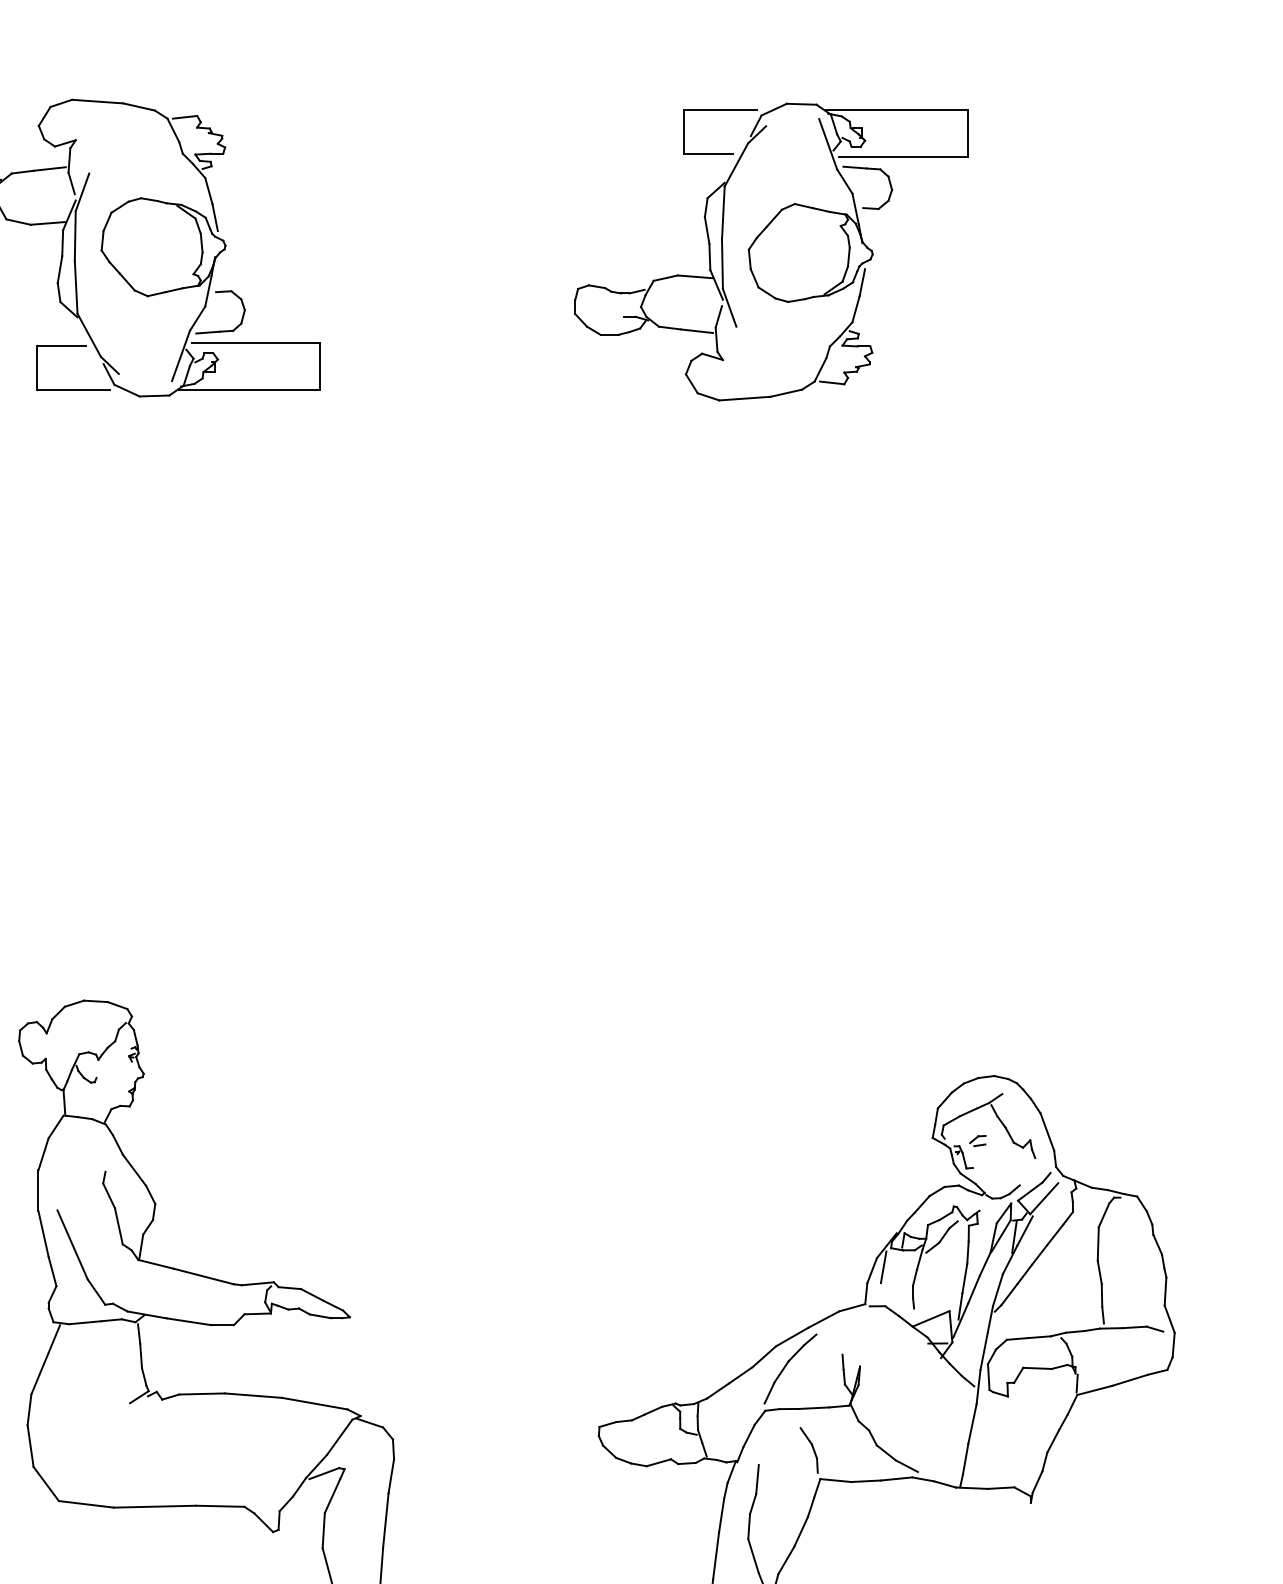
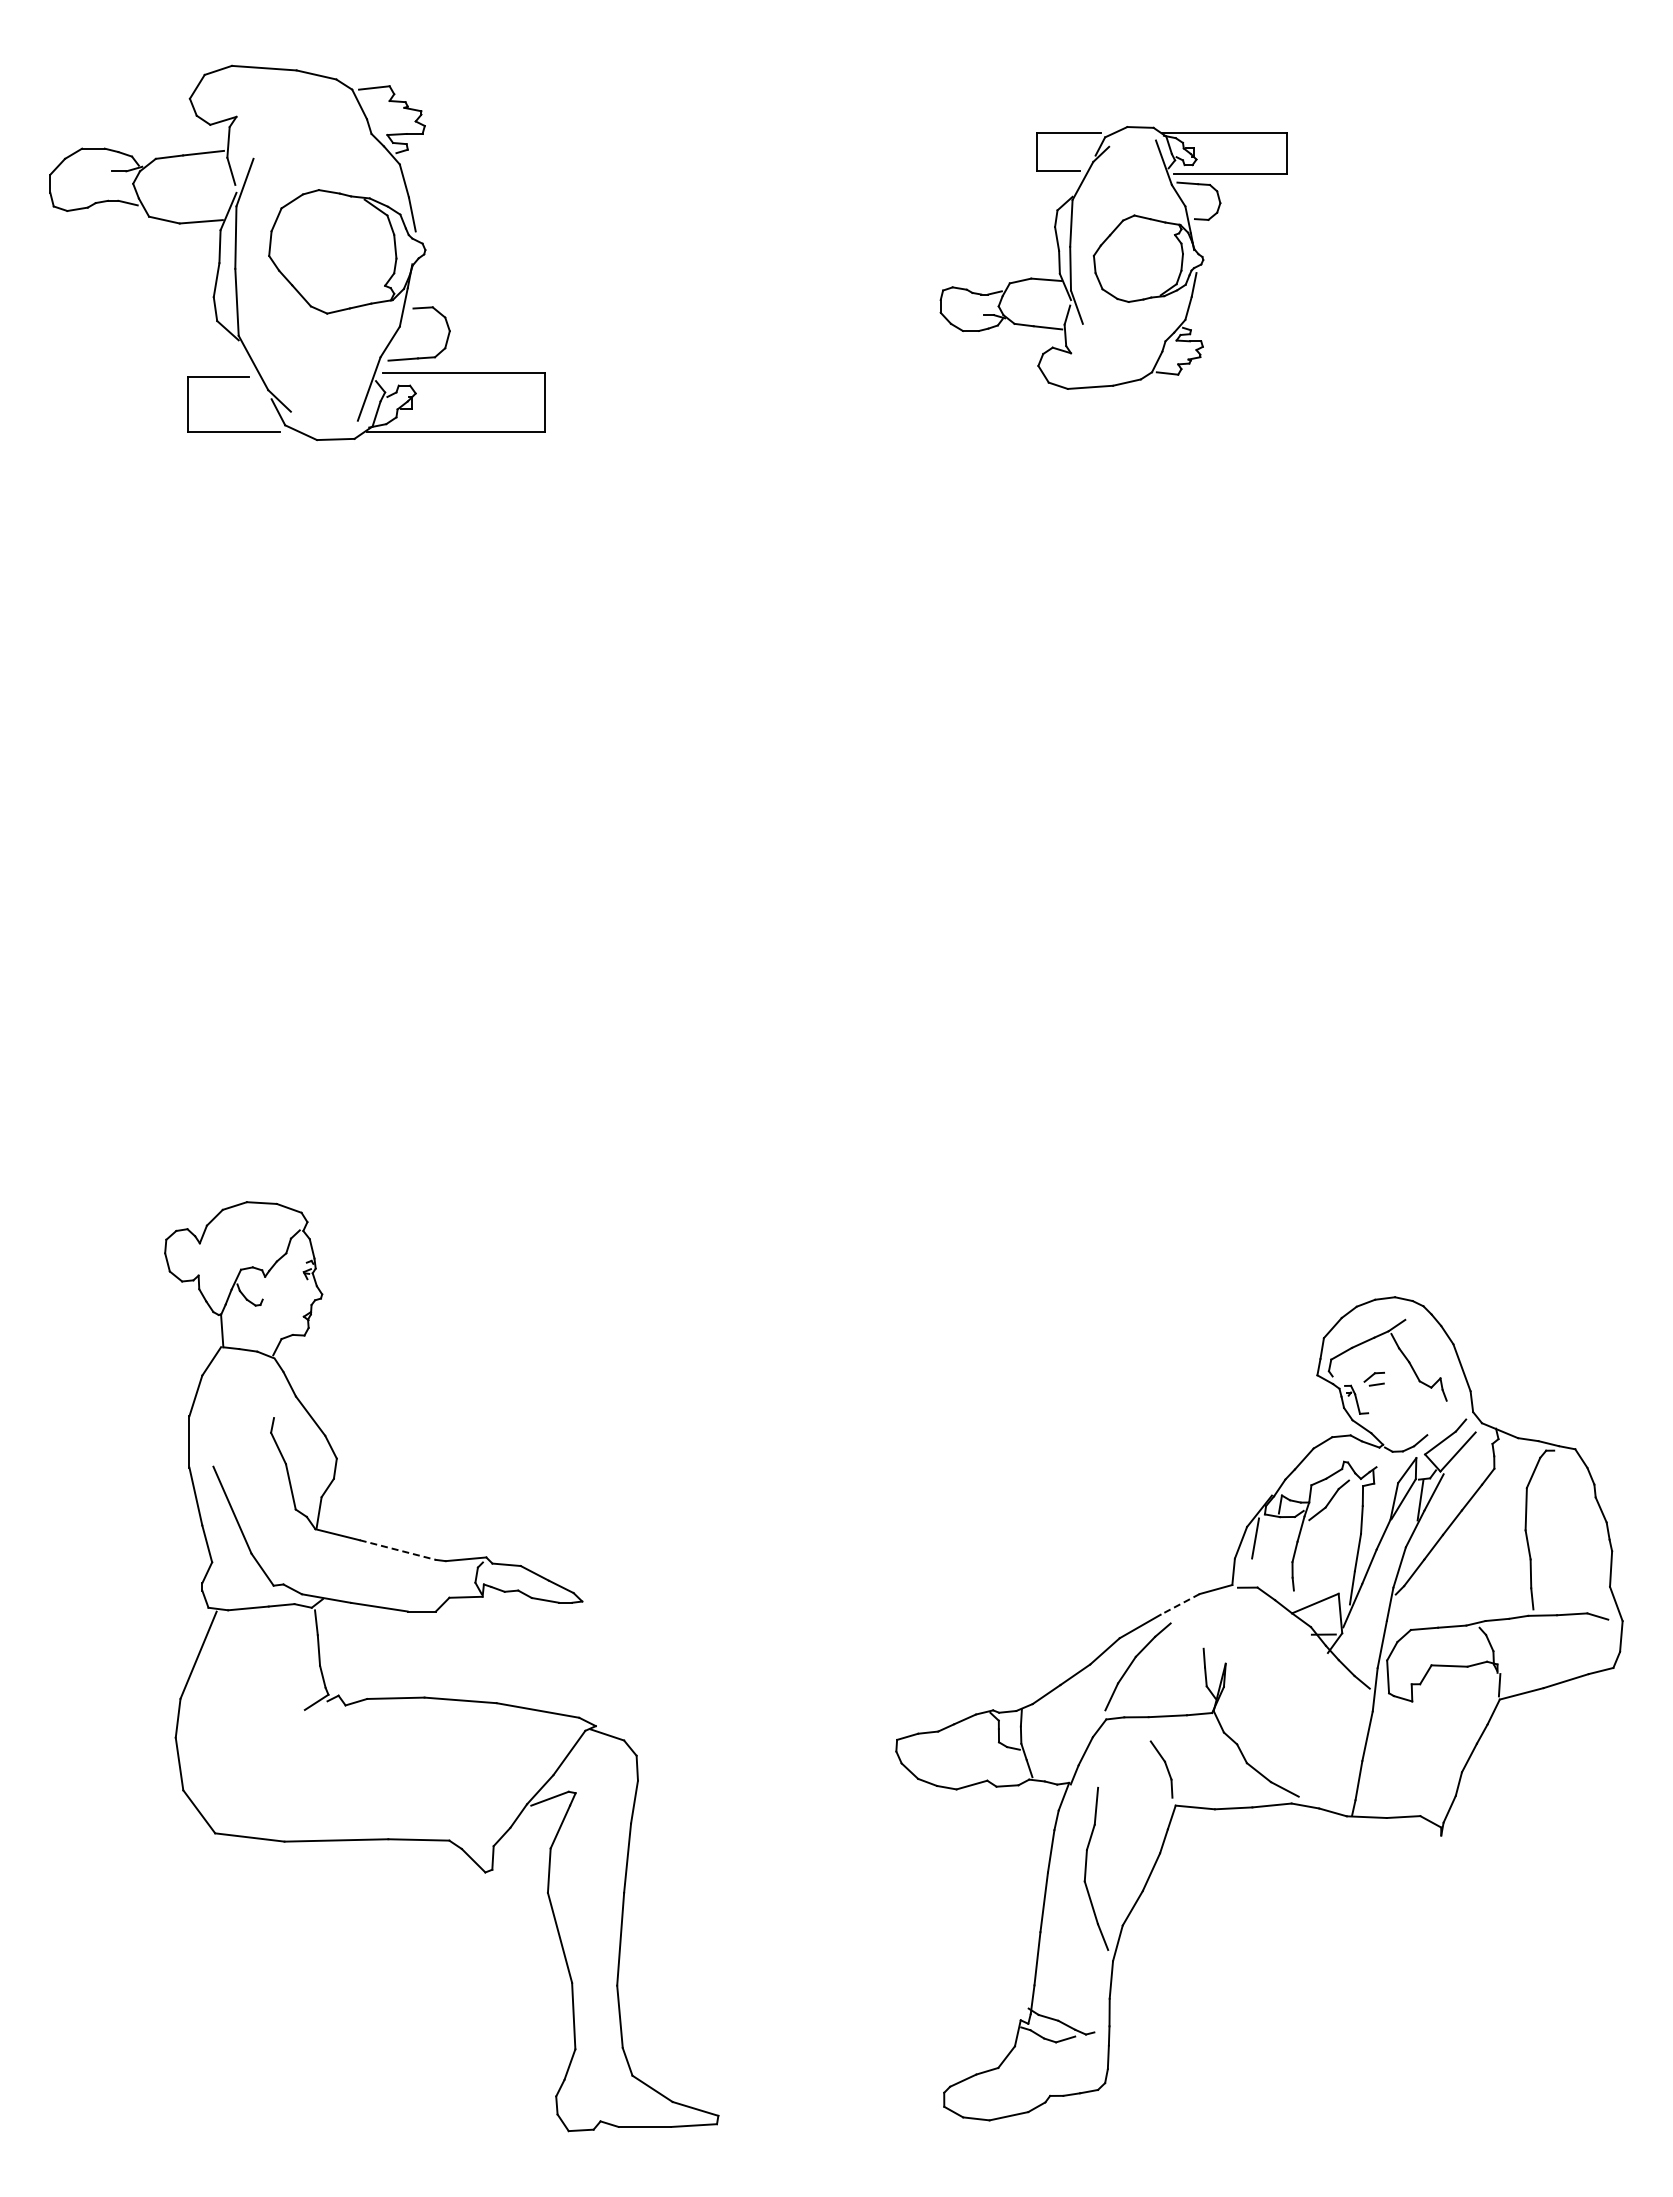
part: (771, 251) -> (1113, 257), size x0.7
line: (204, 1276) -> (398, 1550), solid -> dashed
line: (823, 1319) -> (1179, 1604), solid -> dashed

